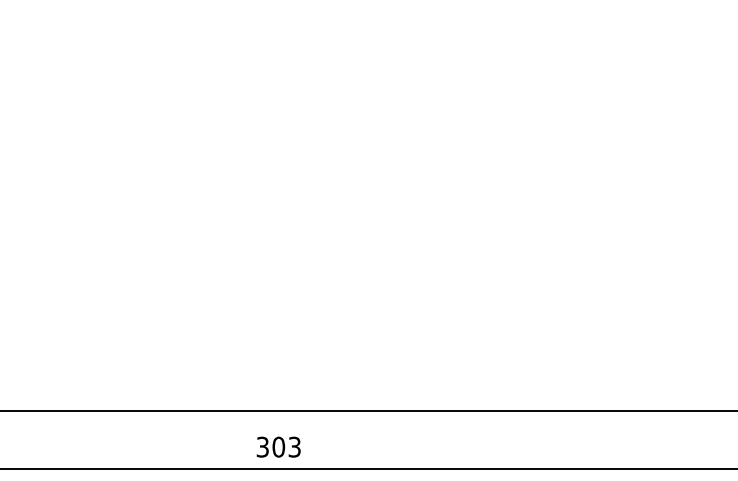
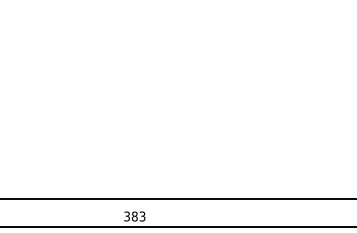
text: (278, 447) -> (134, 216), 303 -> 383

